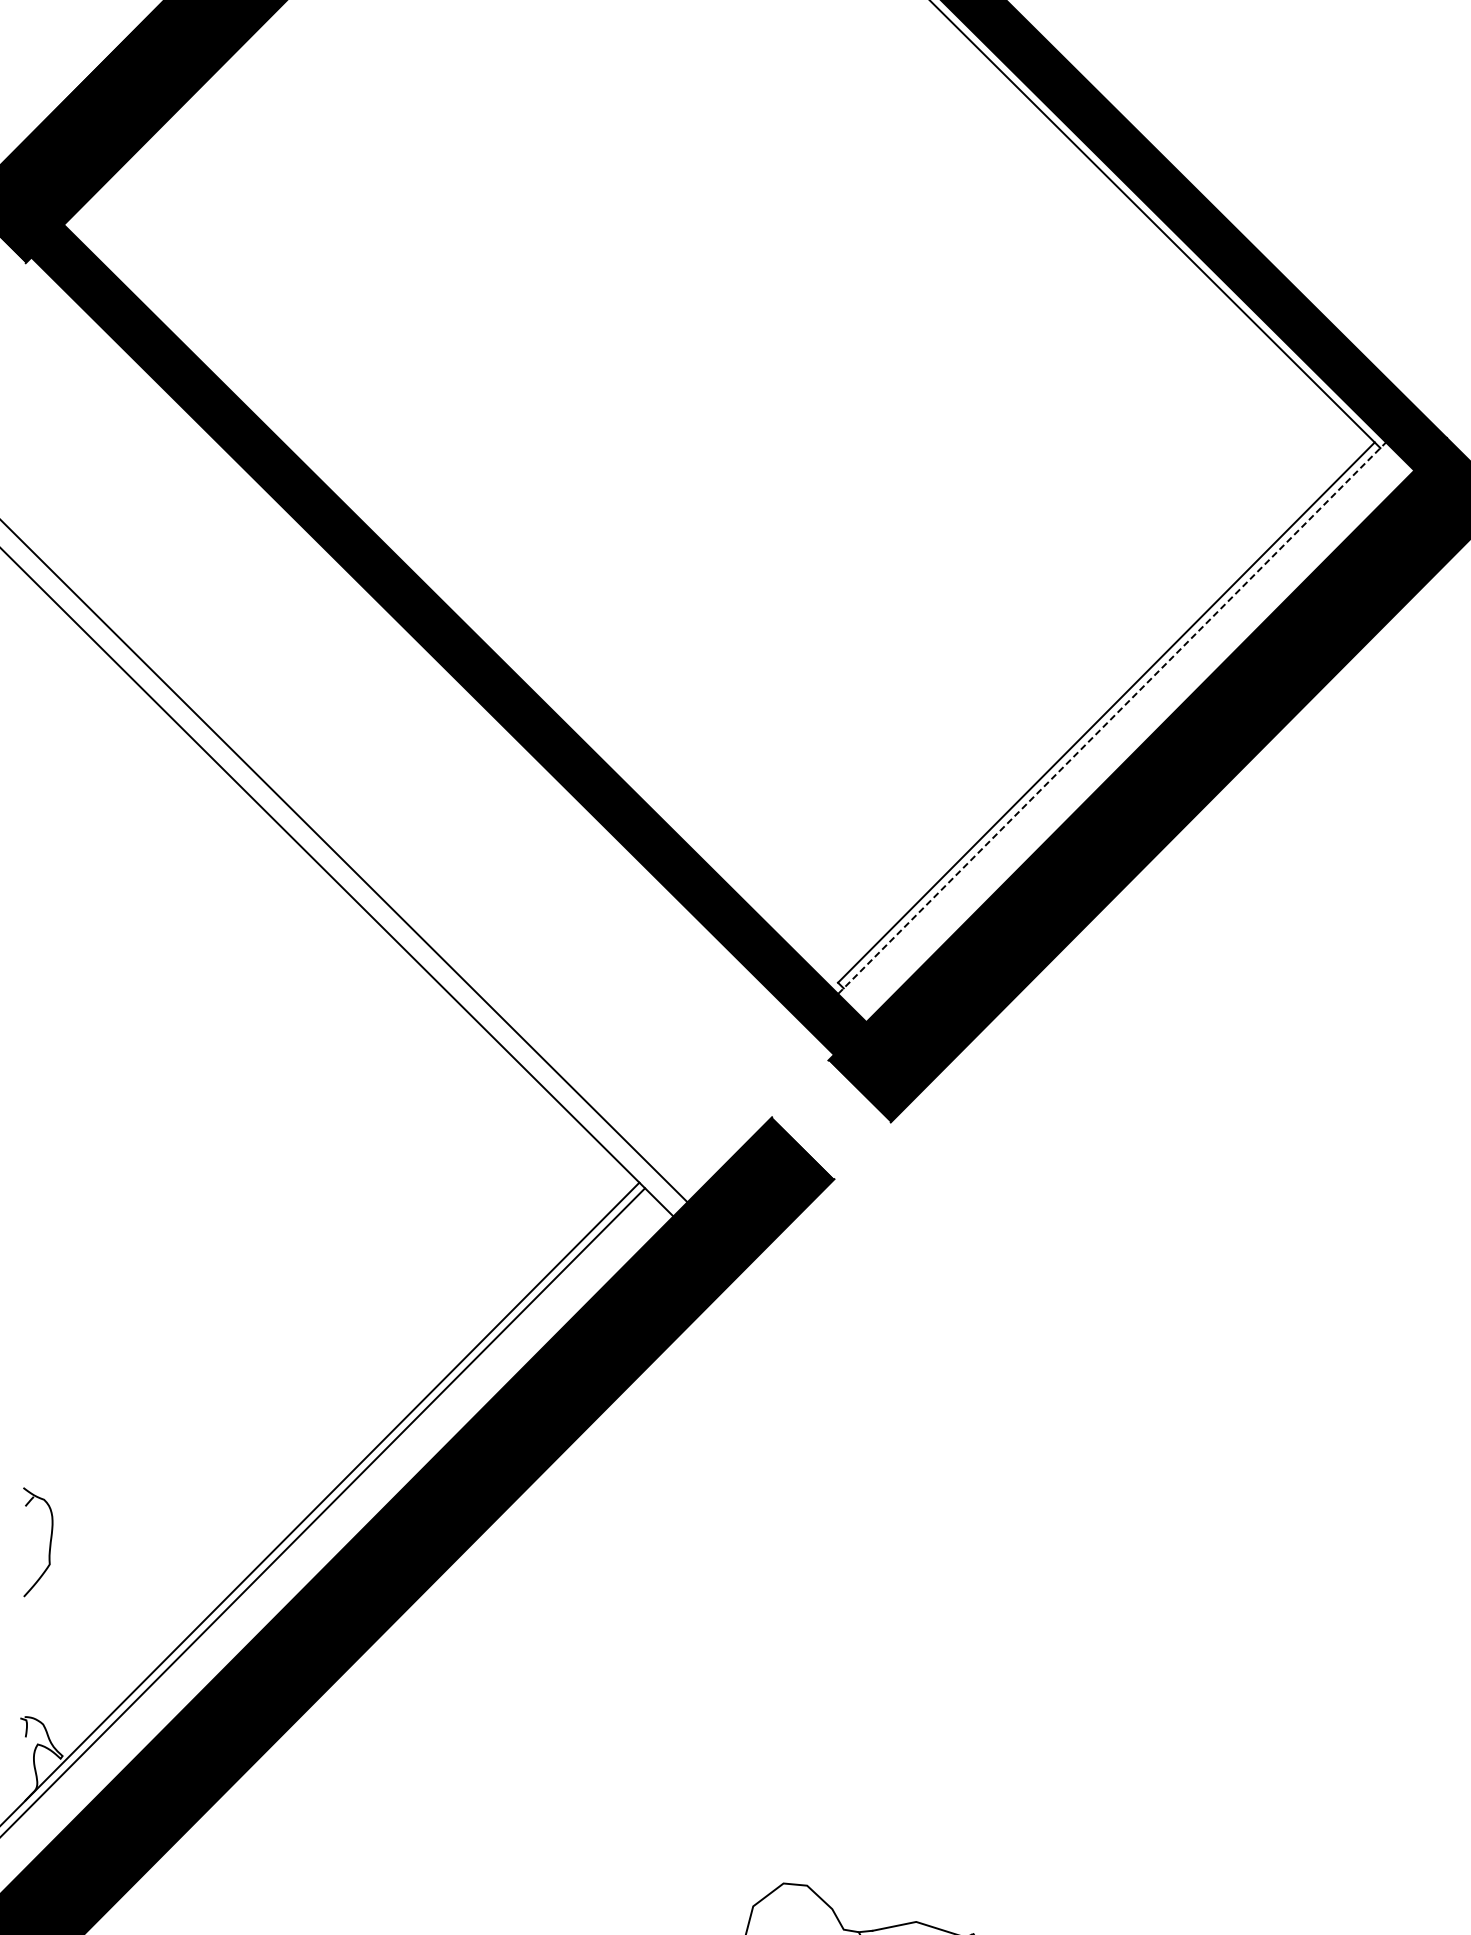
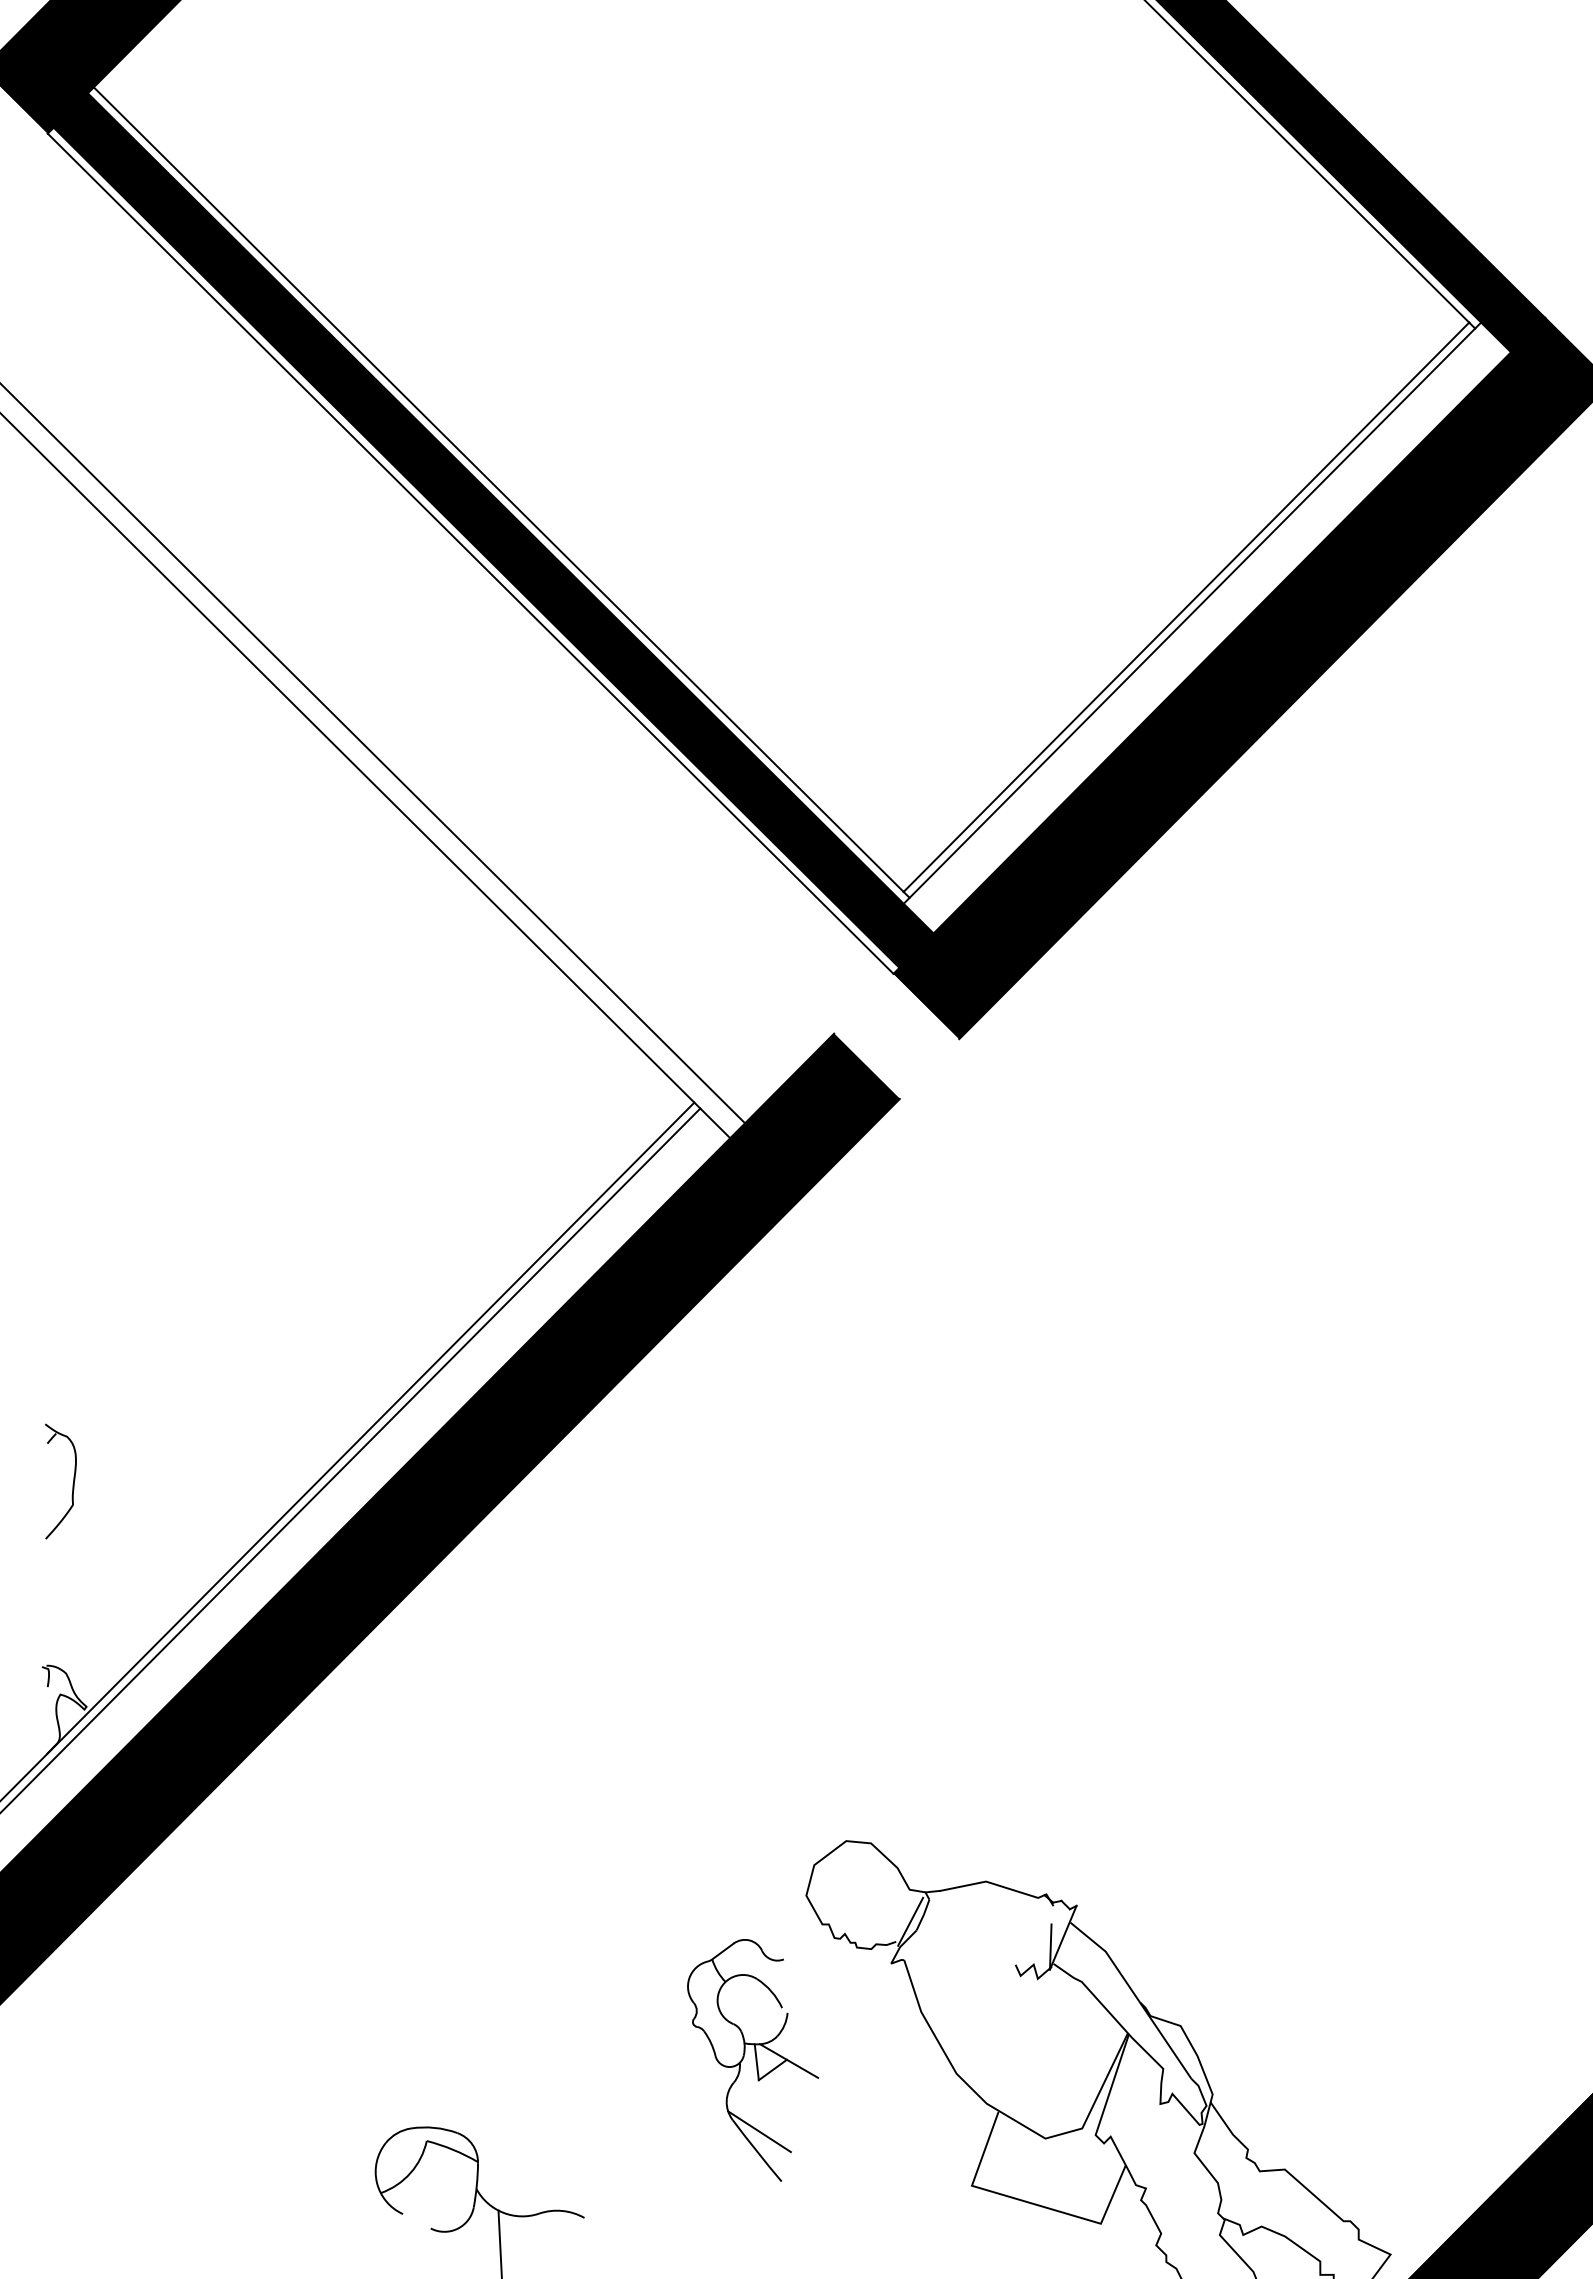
line: (453, 600) -> (498, 489), added
line: (426, 661) -> (470, 553), added
line: (1112, 718) -> (1192, 613), dashed -> solid

